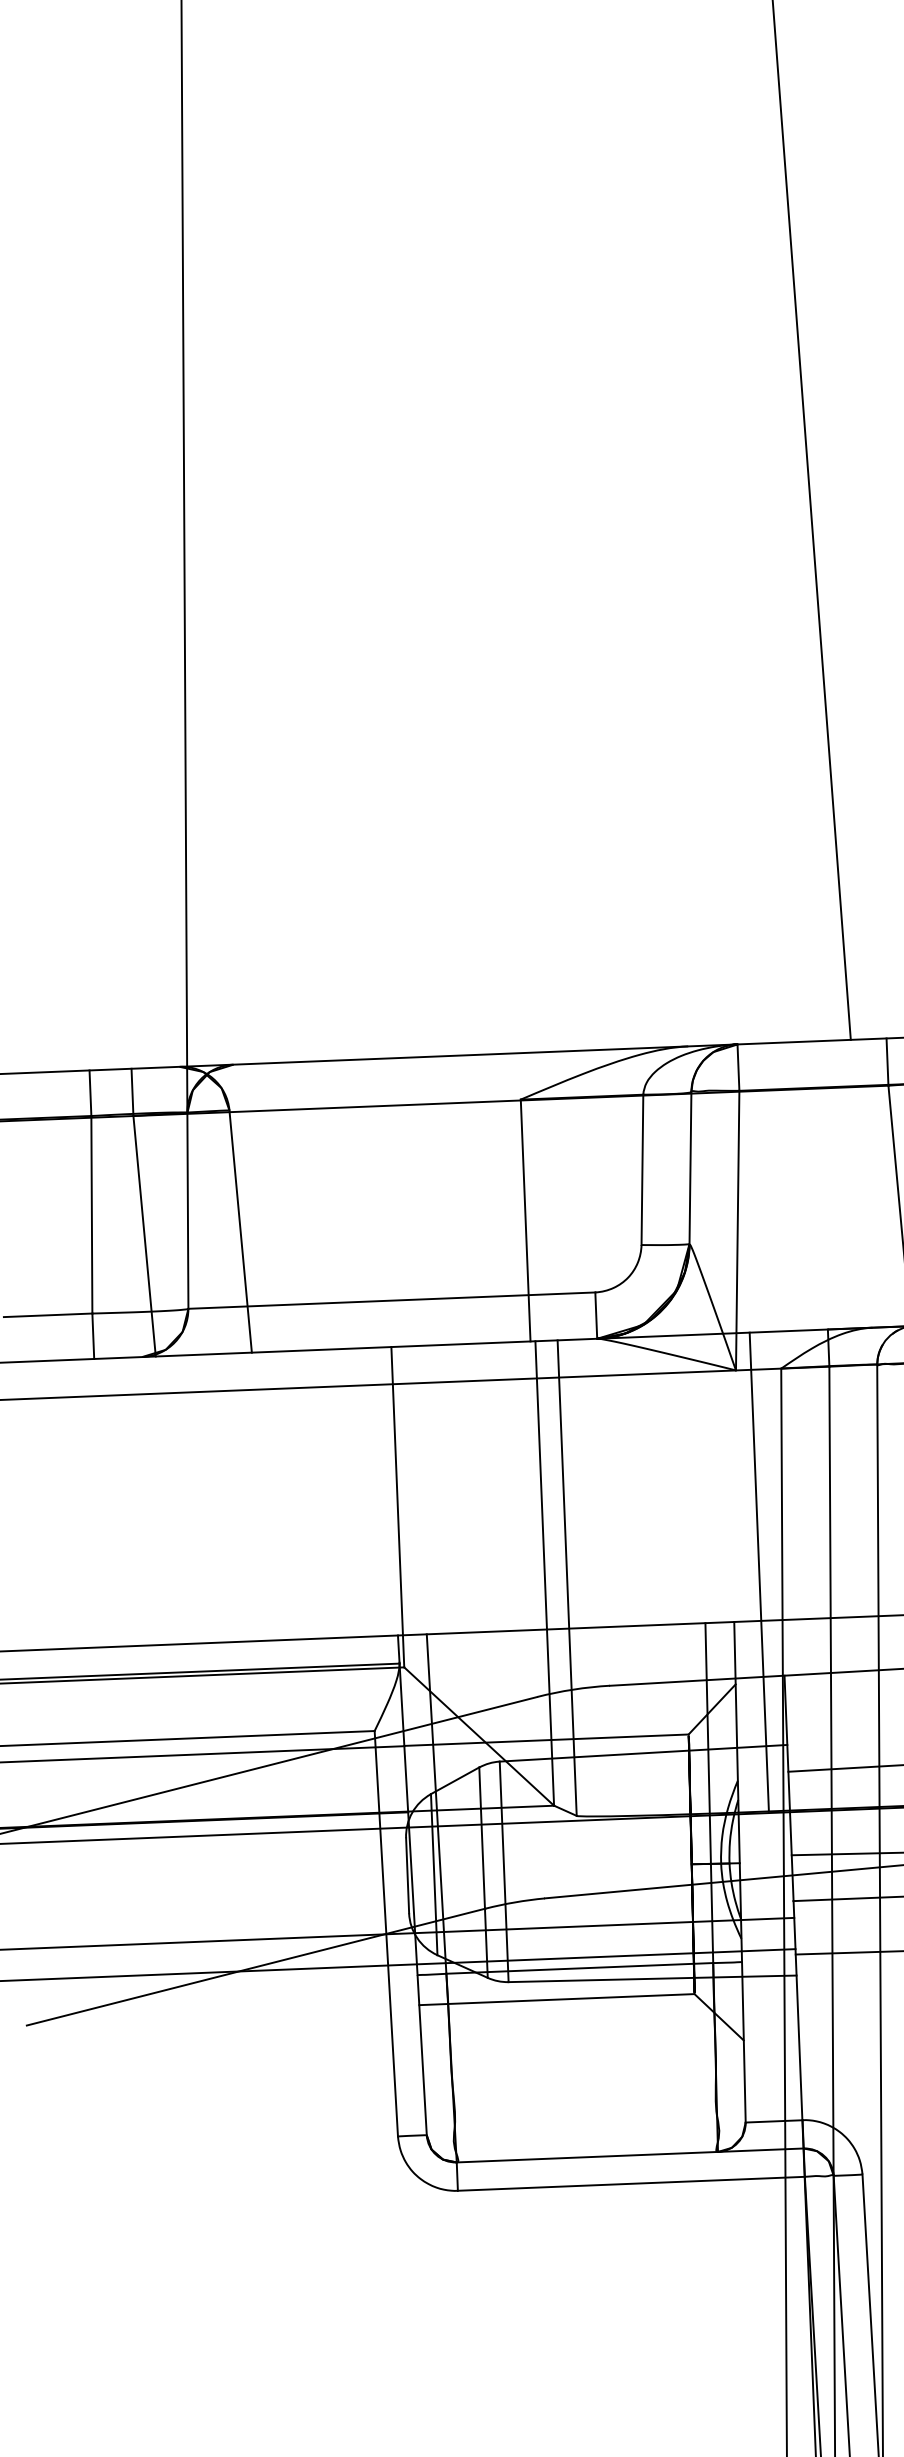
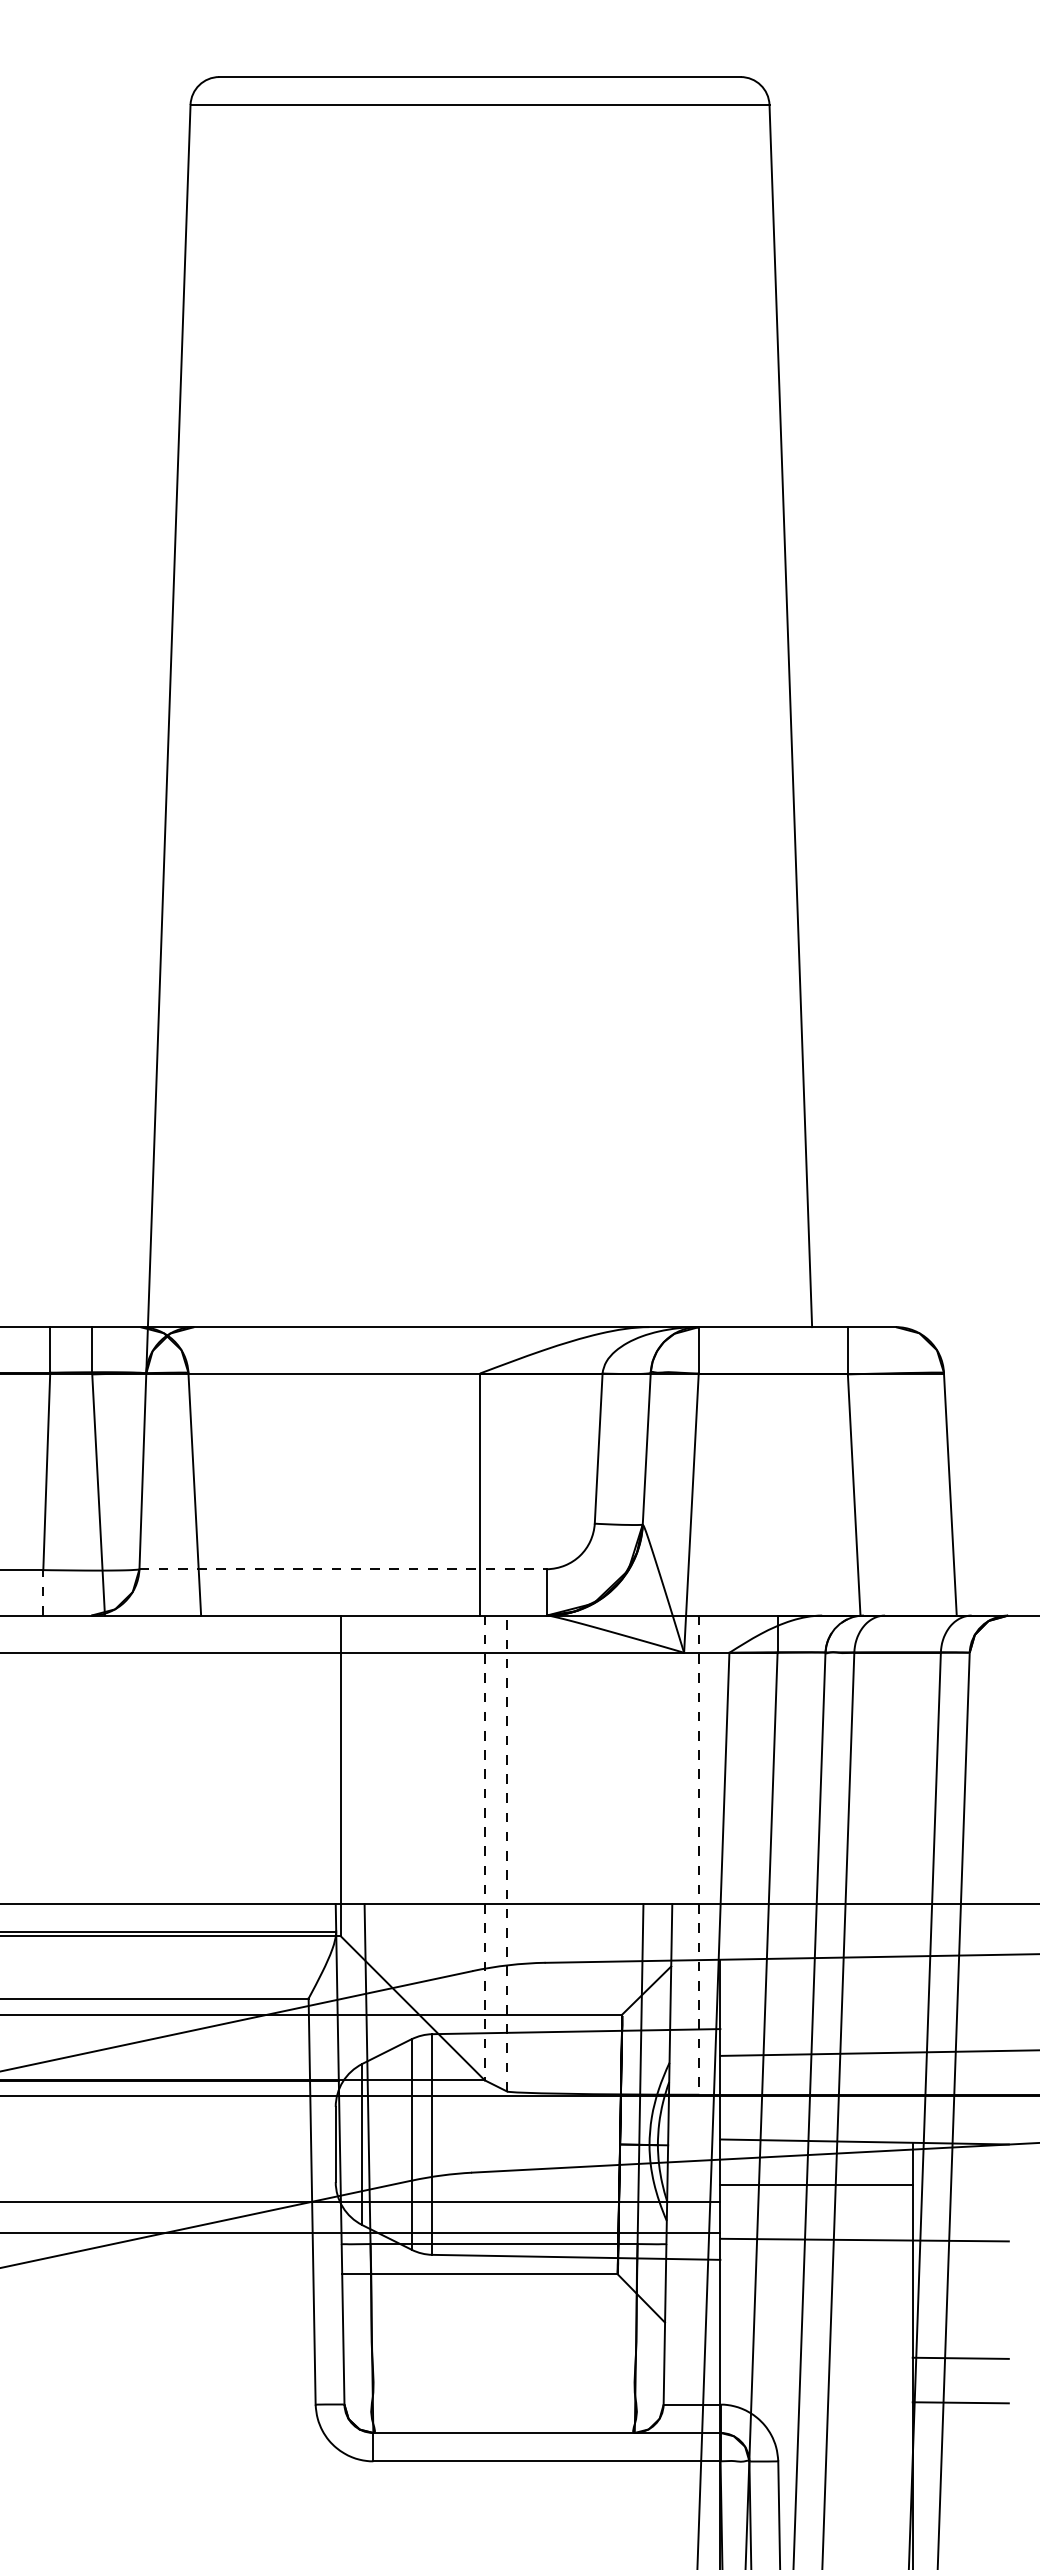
line: (392, 1300) -> (343, 1569), solid -> dashed
line: (93, 1335) -> (43, 1592), solid -> dashed
line: (759, 1572) -> (699, 1855), solid -> dashed
line: (544, 1573) -> (484, 1848), solid -> dashed
line: (567, 1578) -> (507, 1853), solid -> dashed

